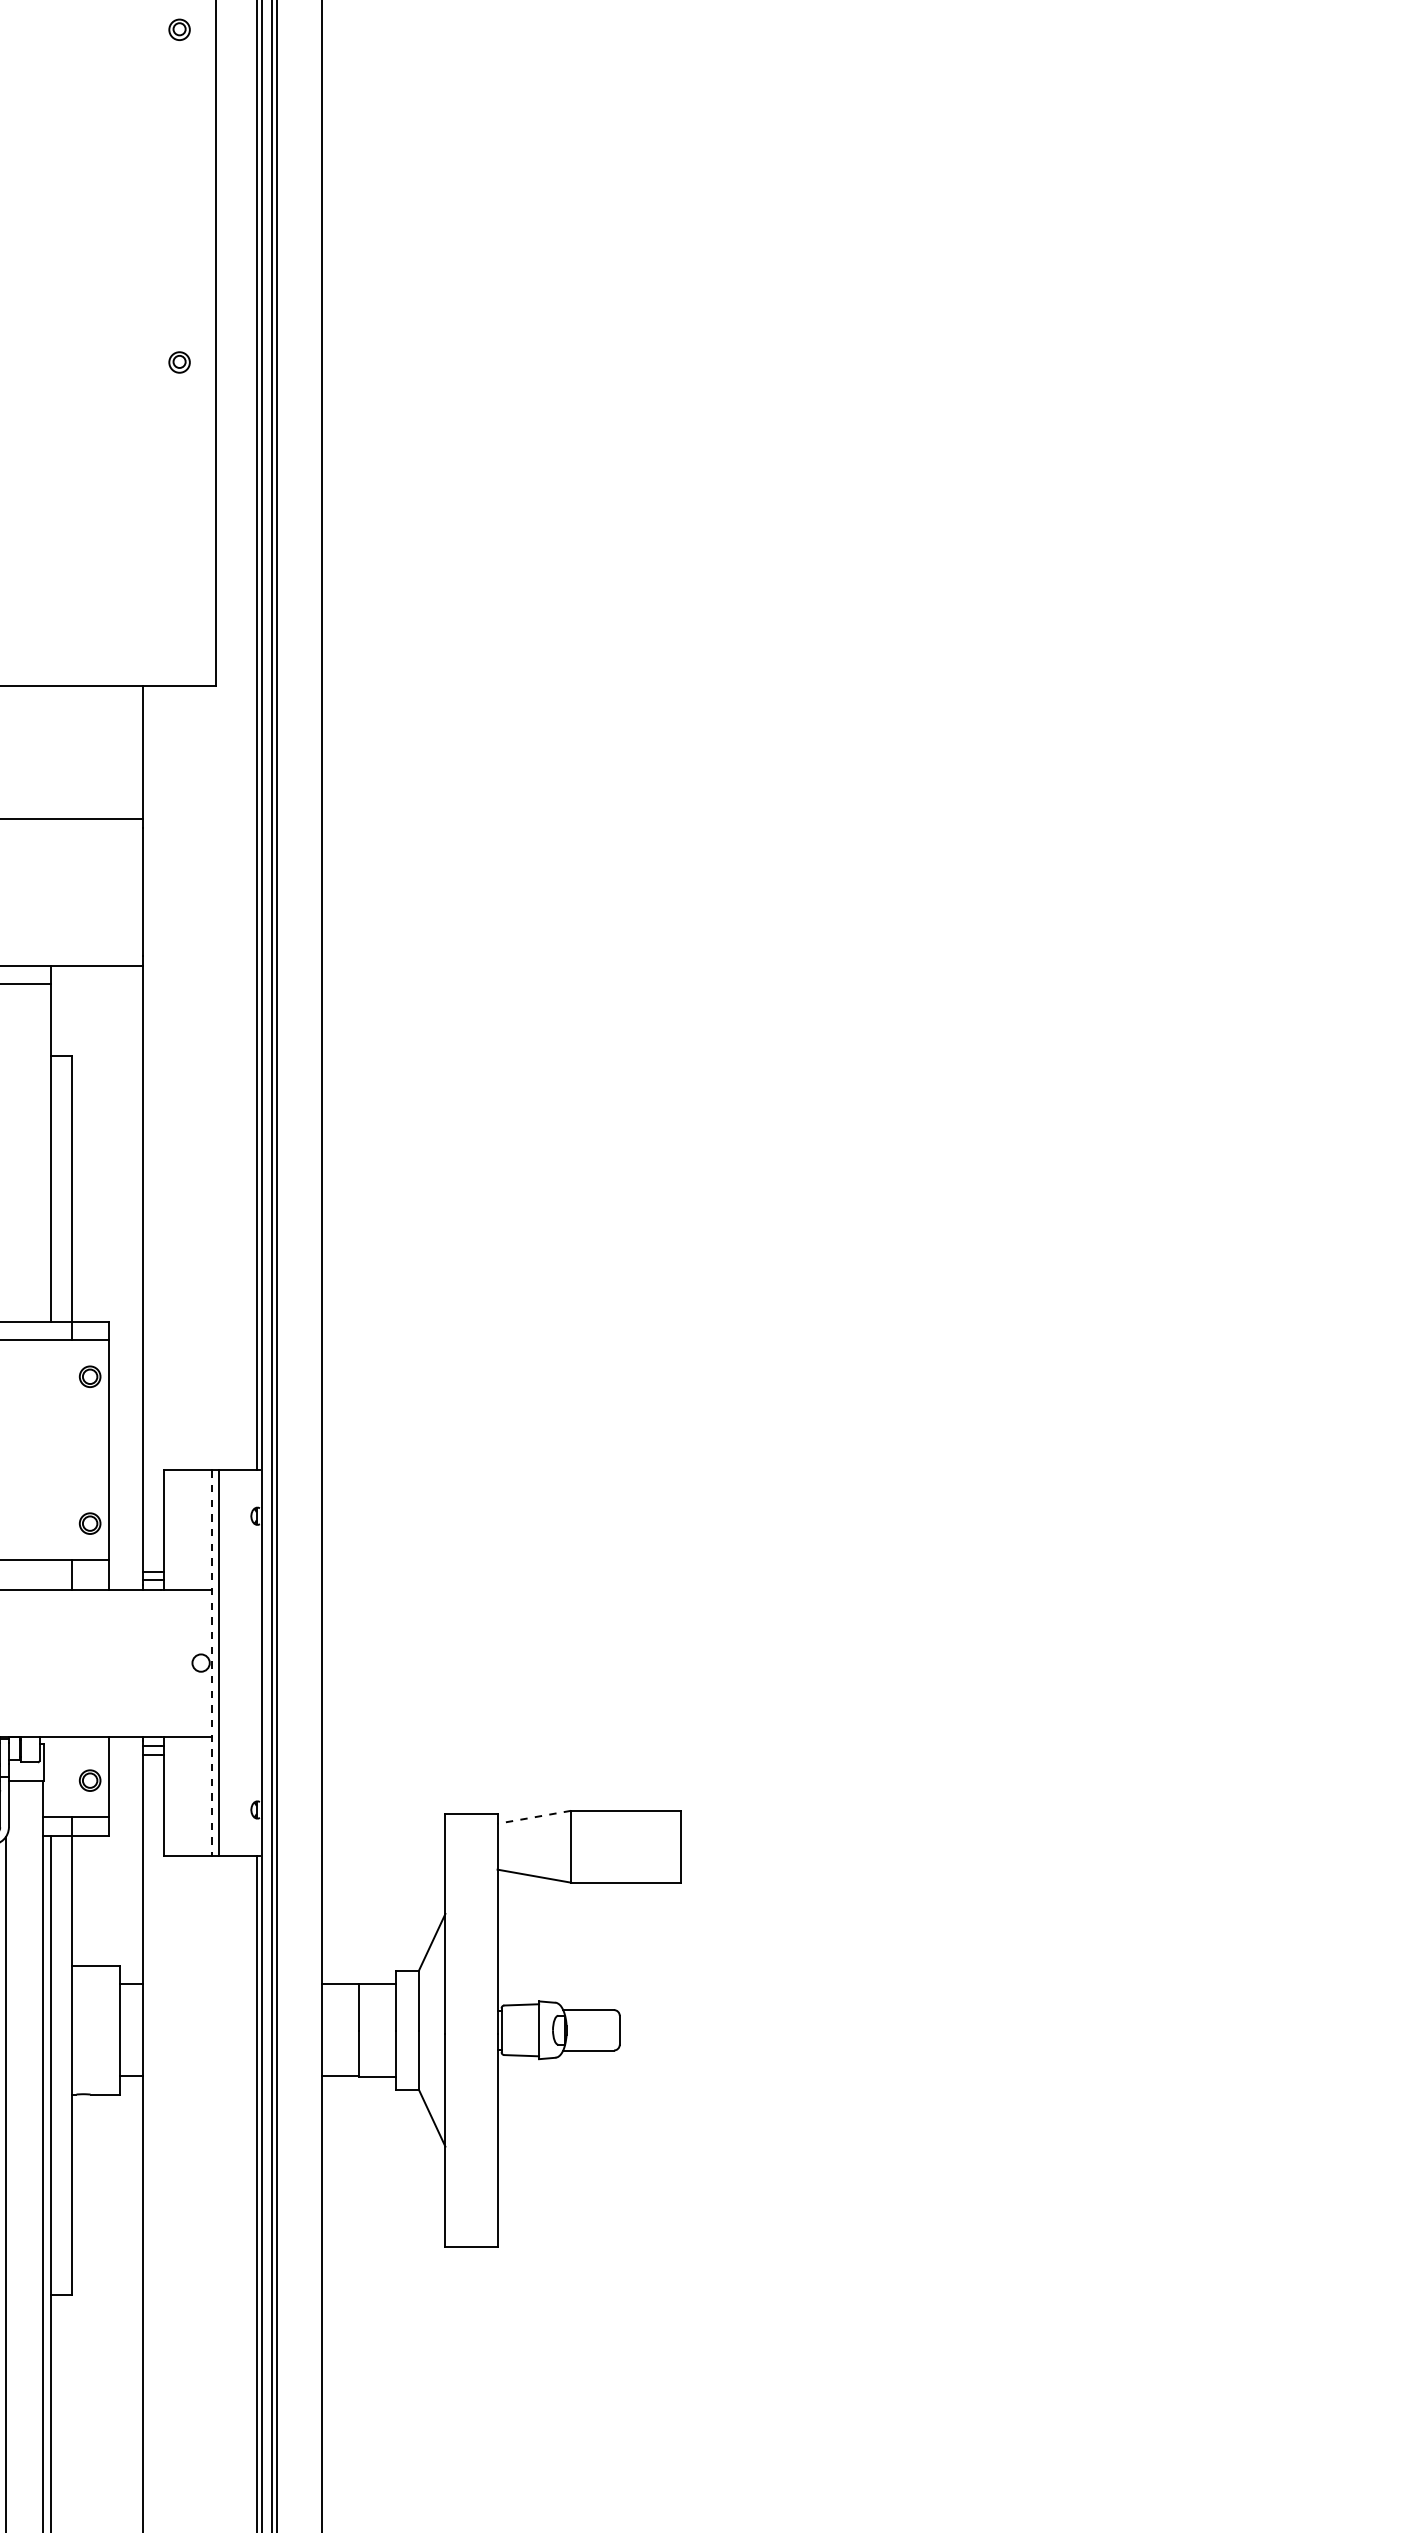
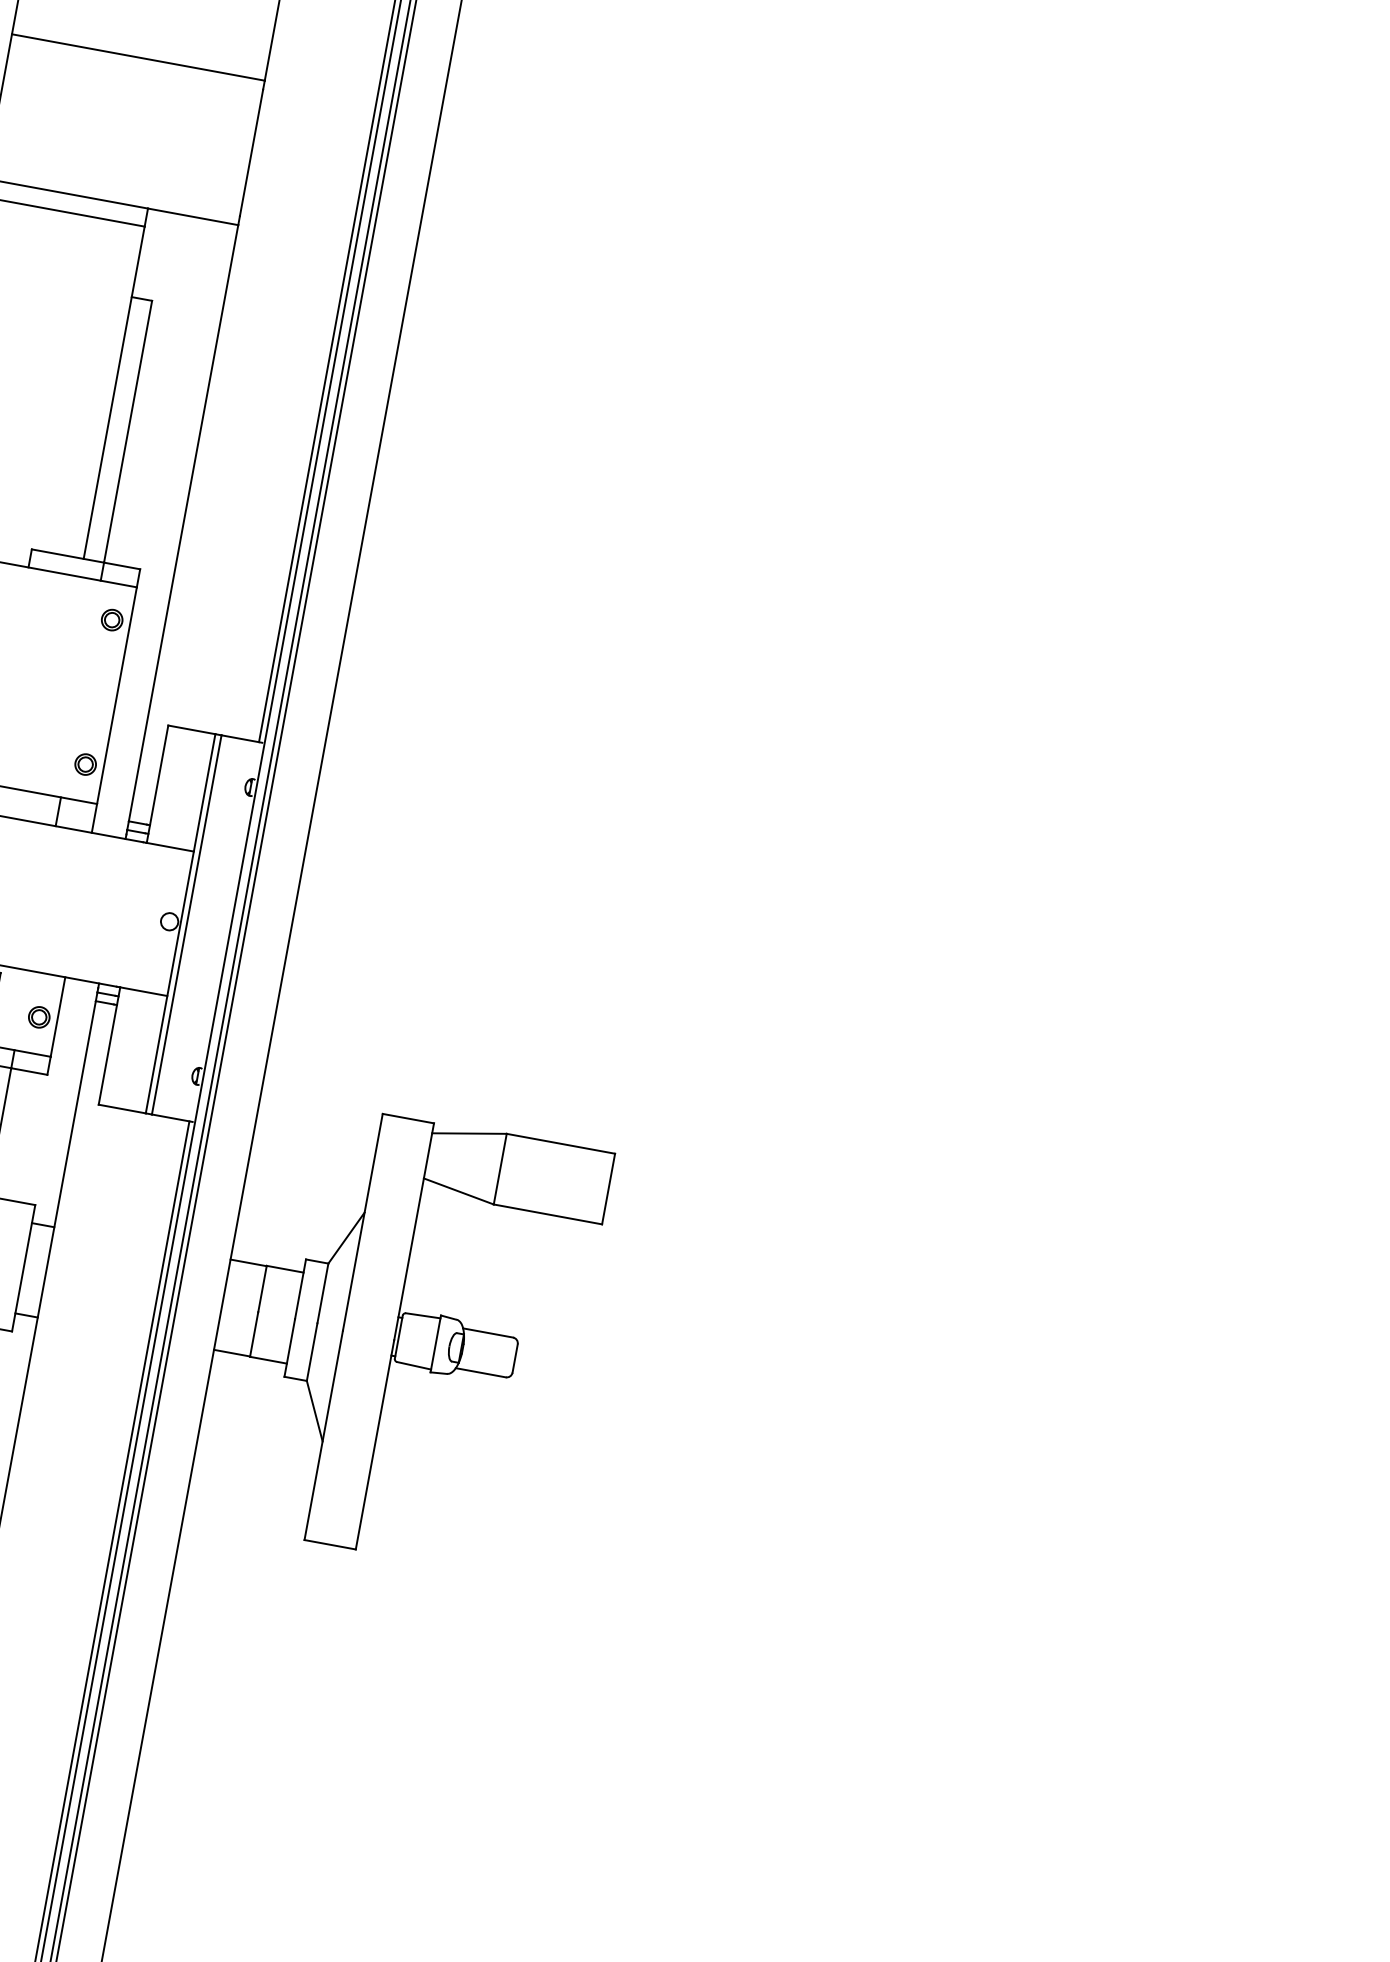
line: (212, 1663) -> (180, 924), dashed -> solid
line: (533, 1817) -> (468, 1133), dashed -> solid

